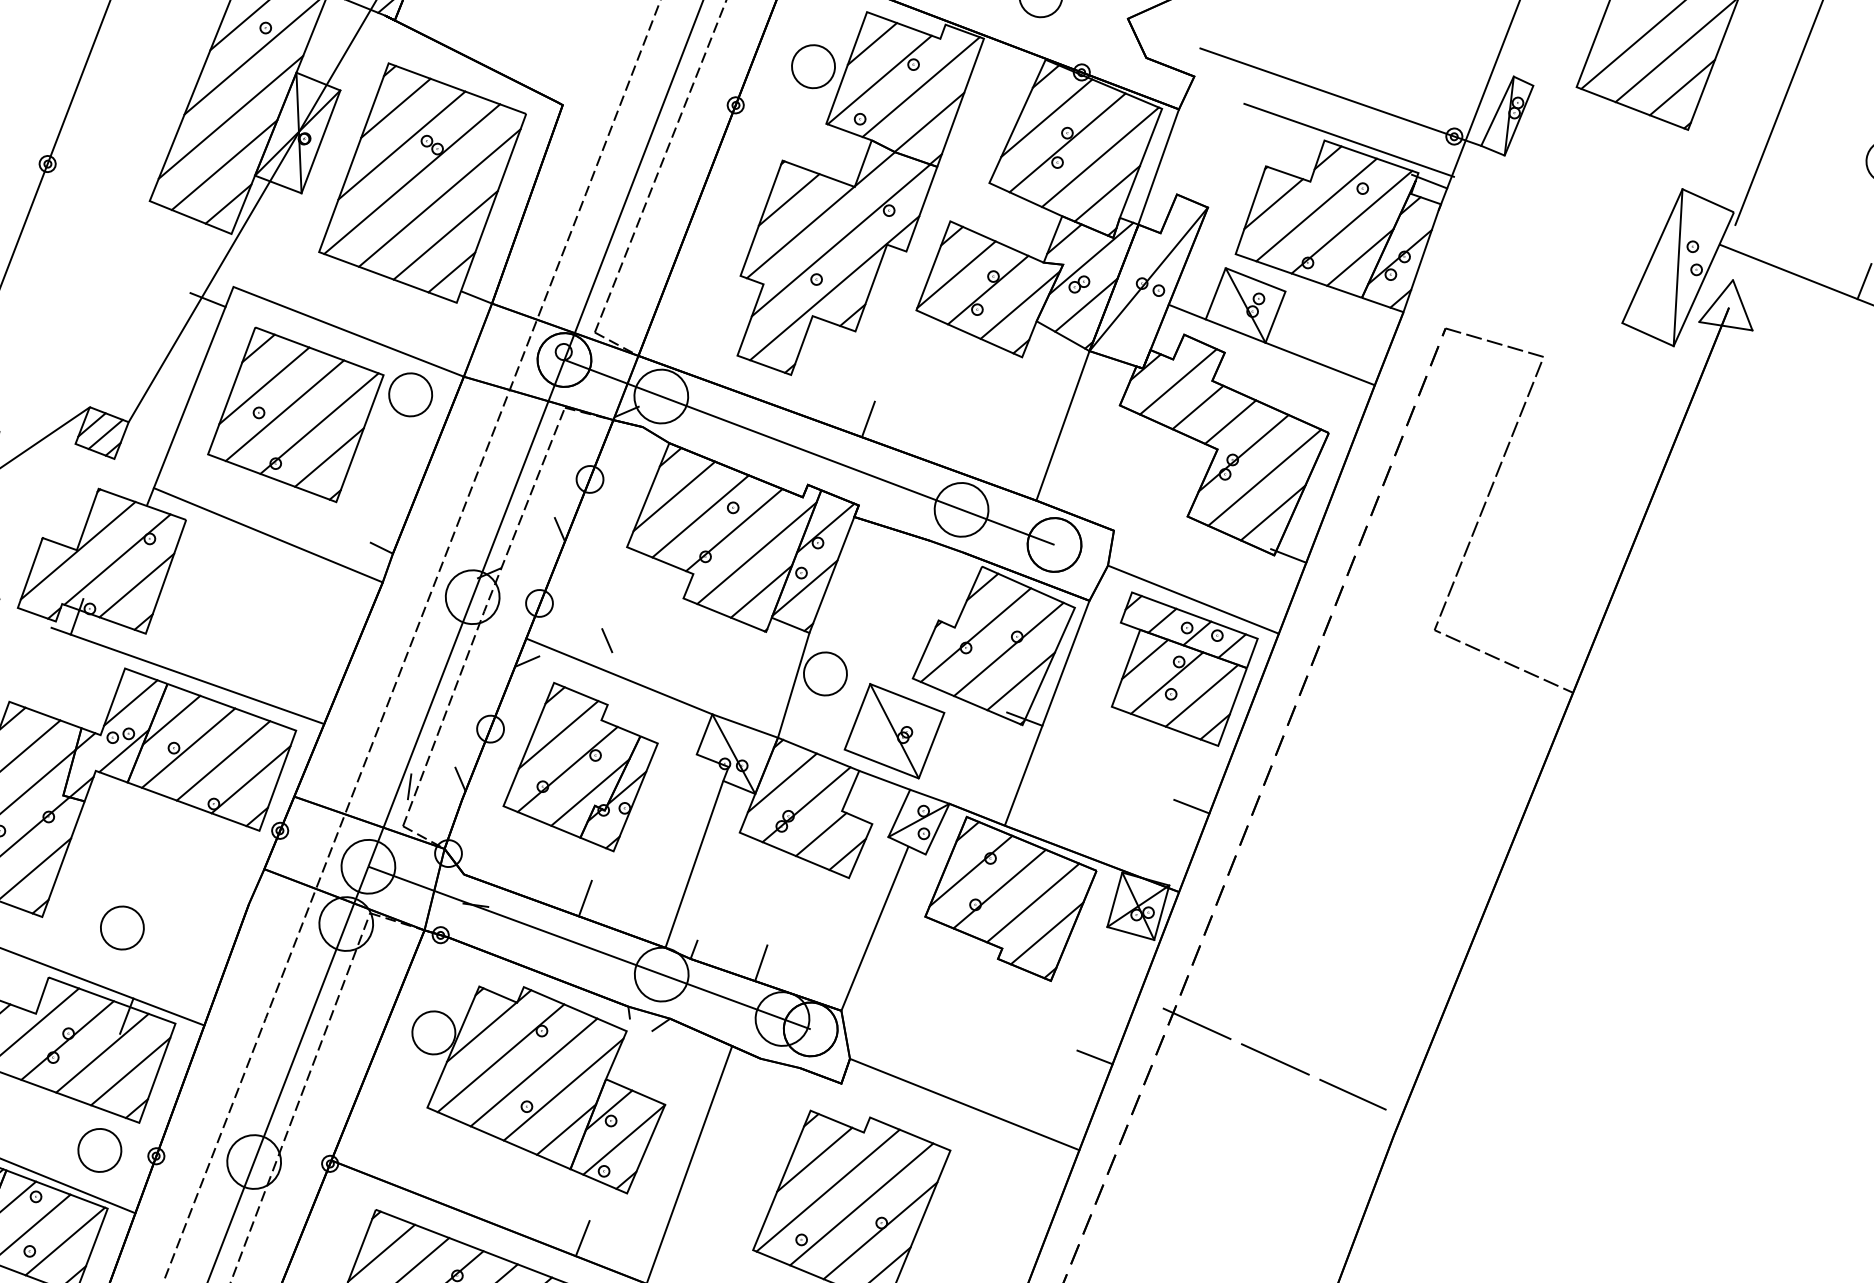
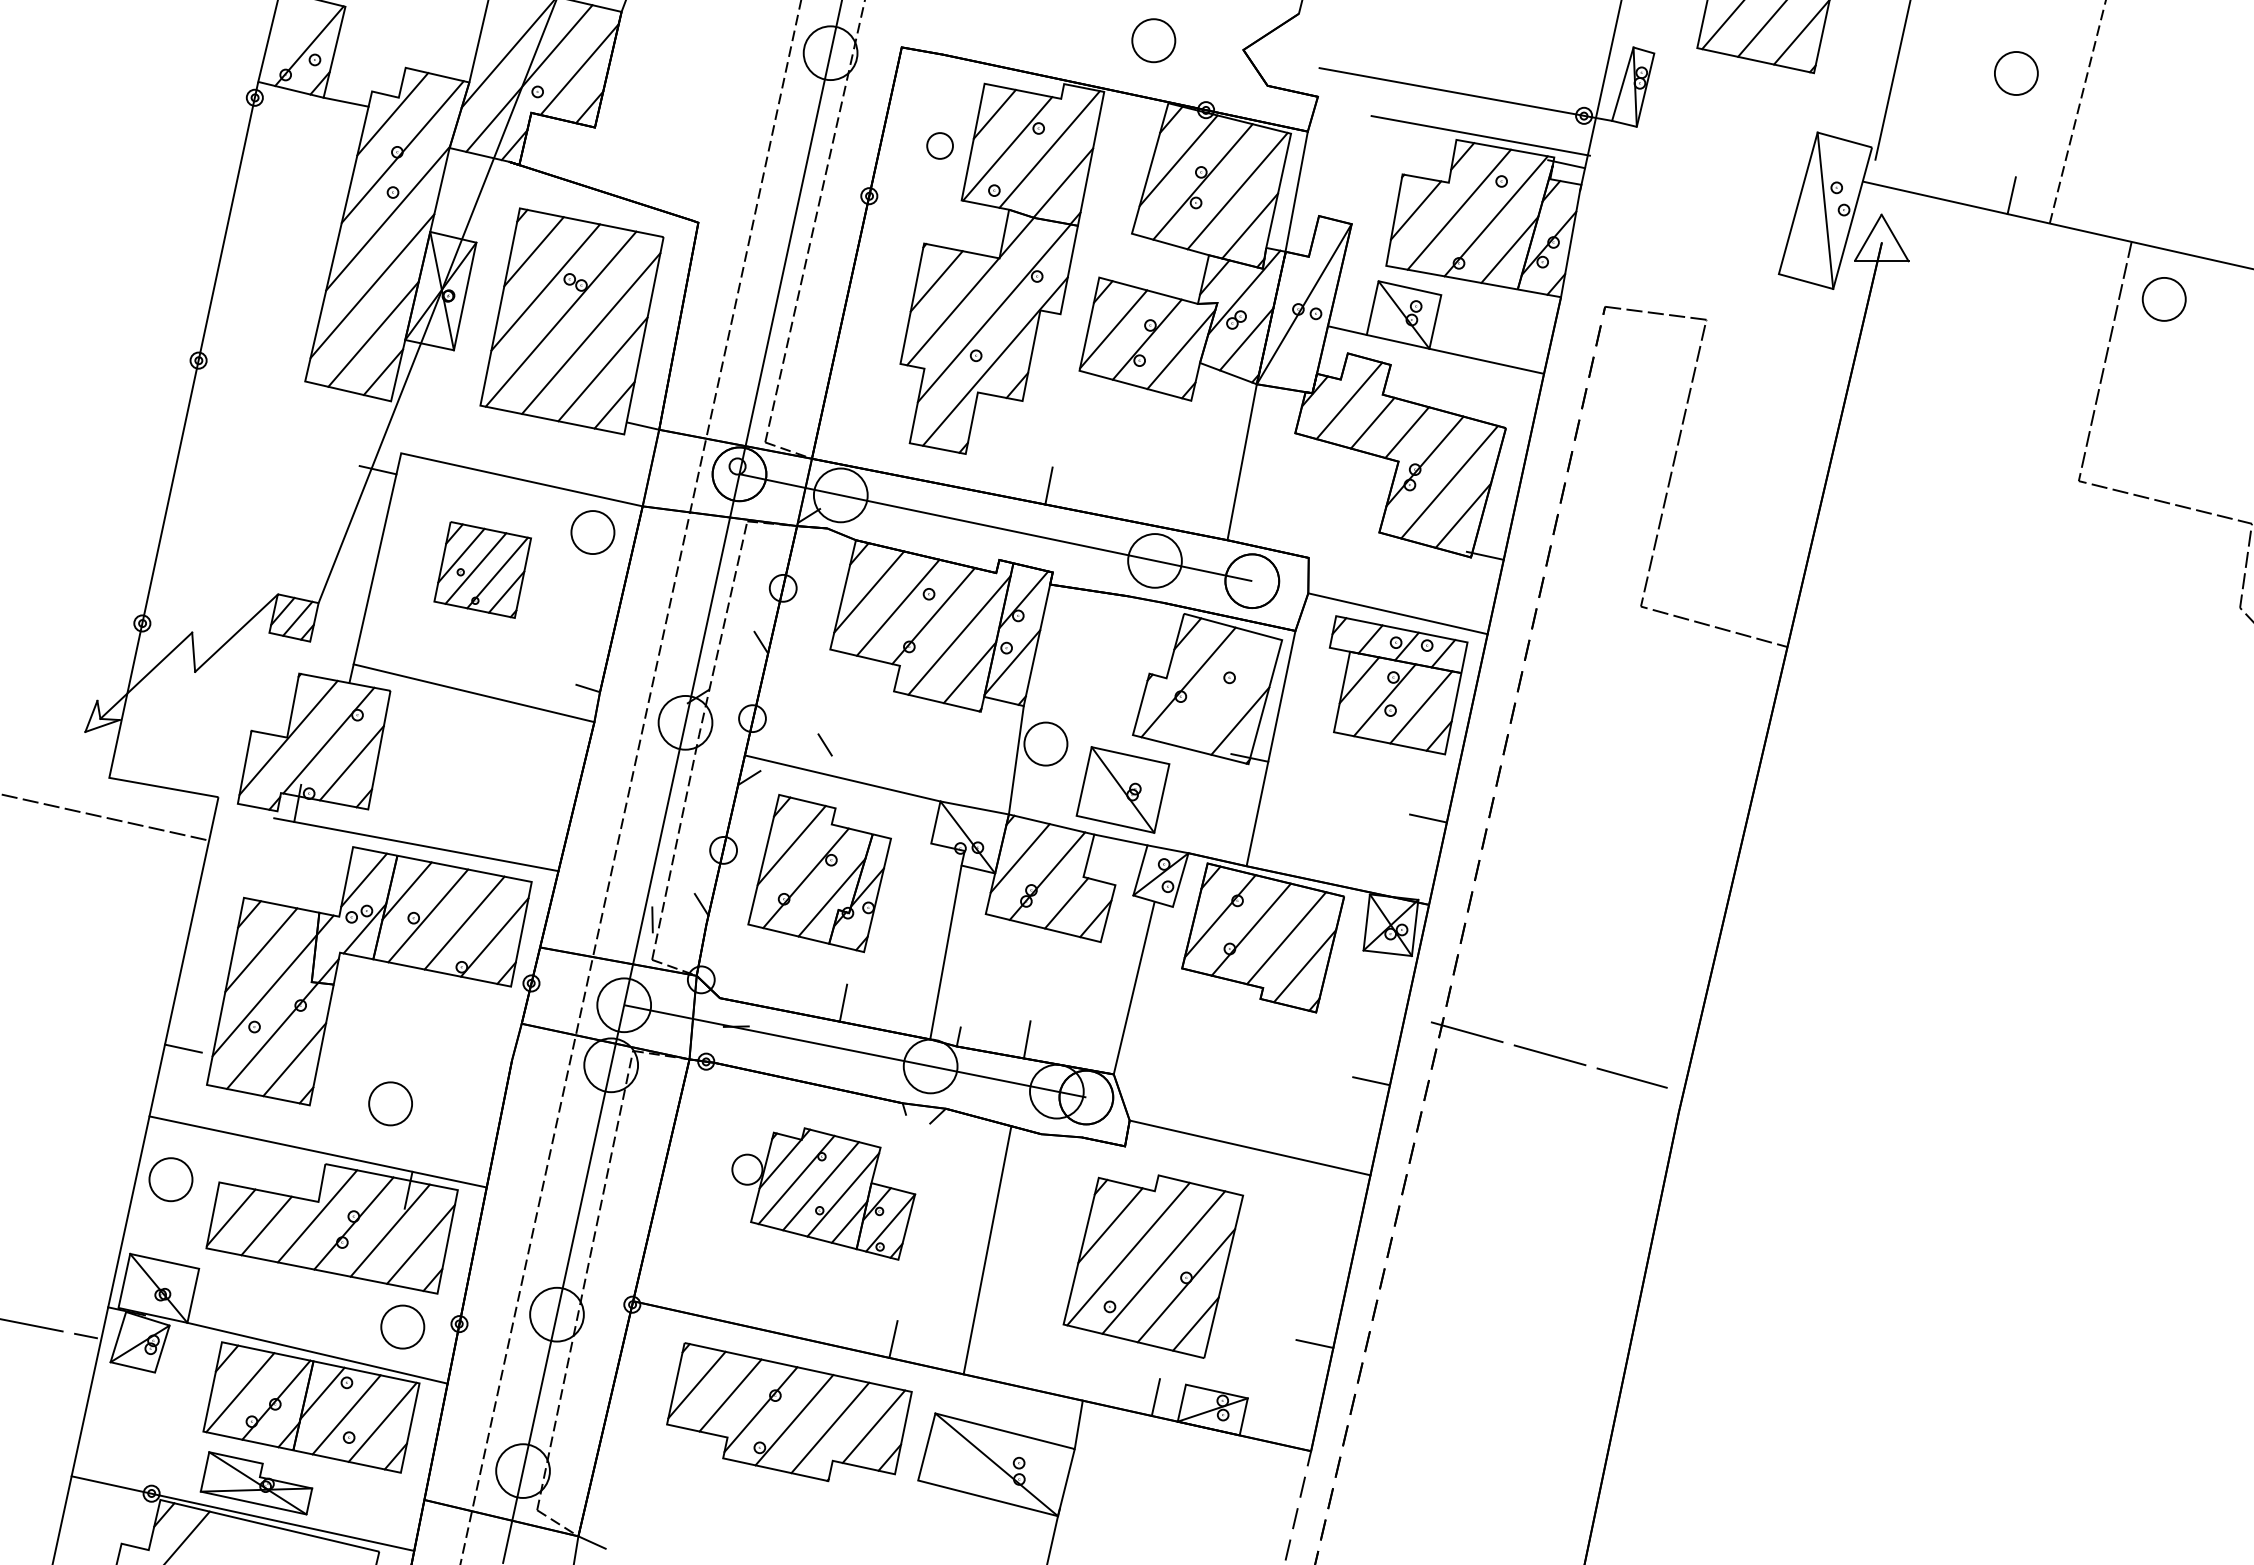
part: (812, 66) -> (939, 145), size x0.6
part: (295, 414) -> (482, 569), size x0.6
line: (1009, 649) -> (1223, 691), removed
part: (536, 1083) -> (823, 1193), size x0.7

